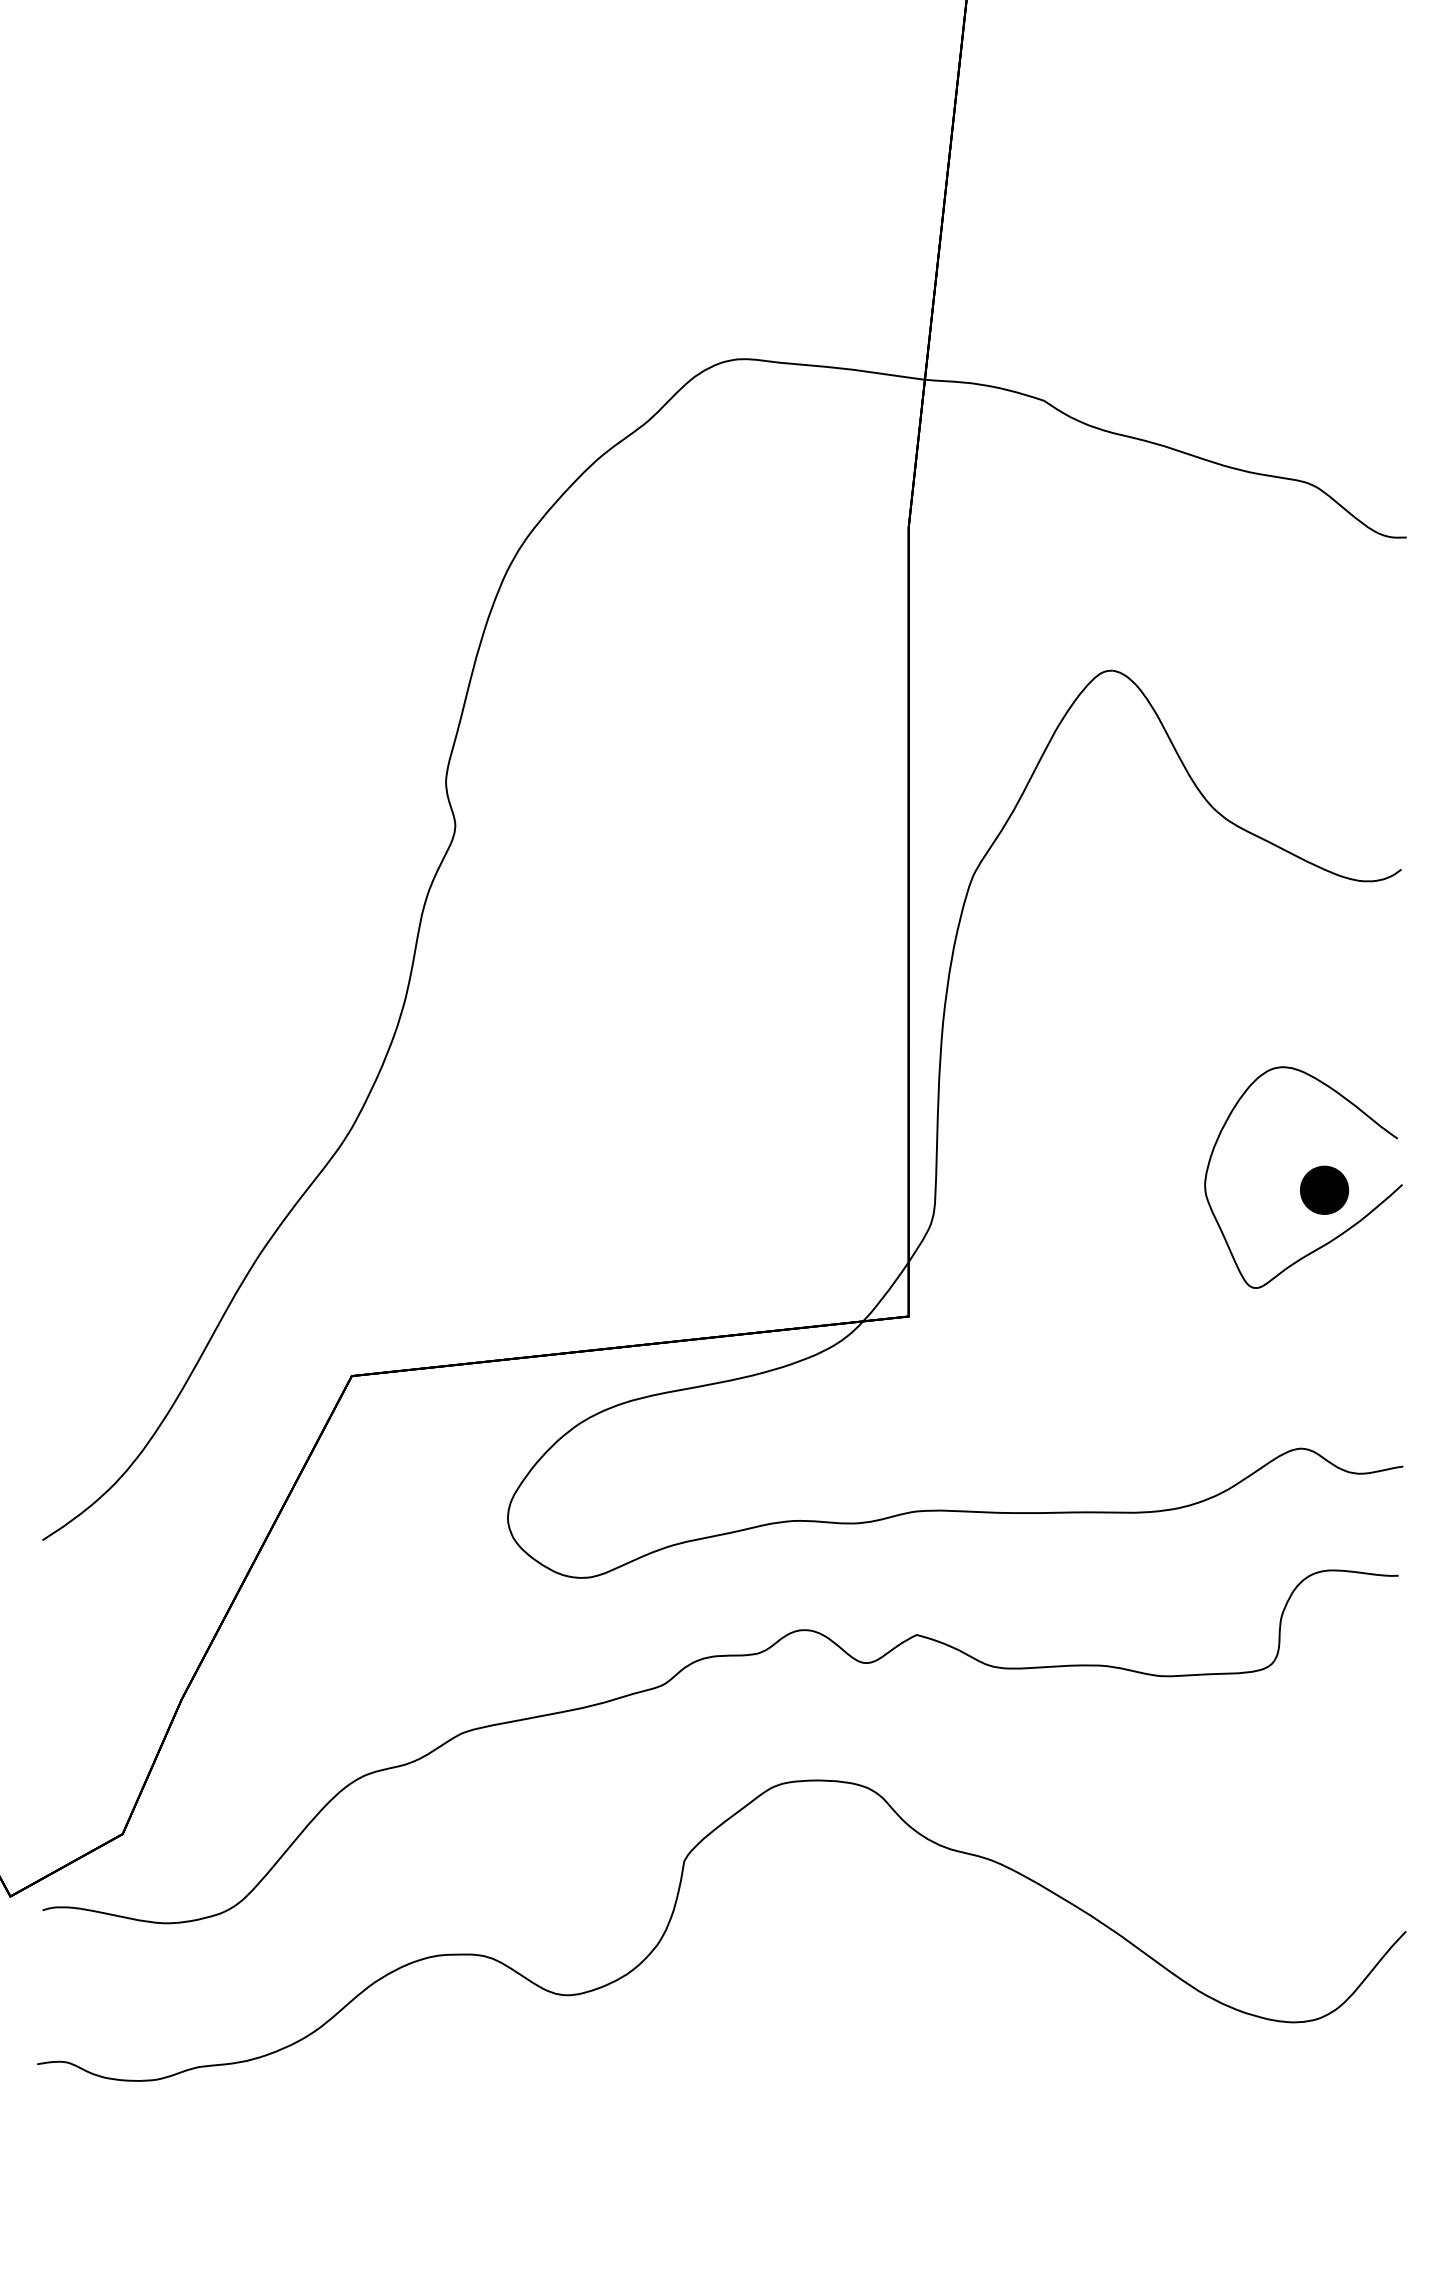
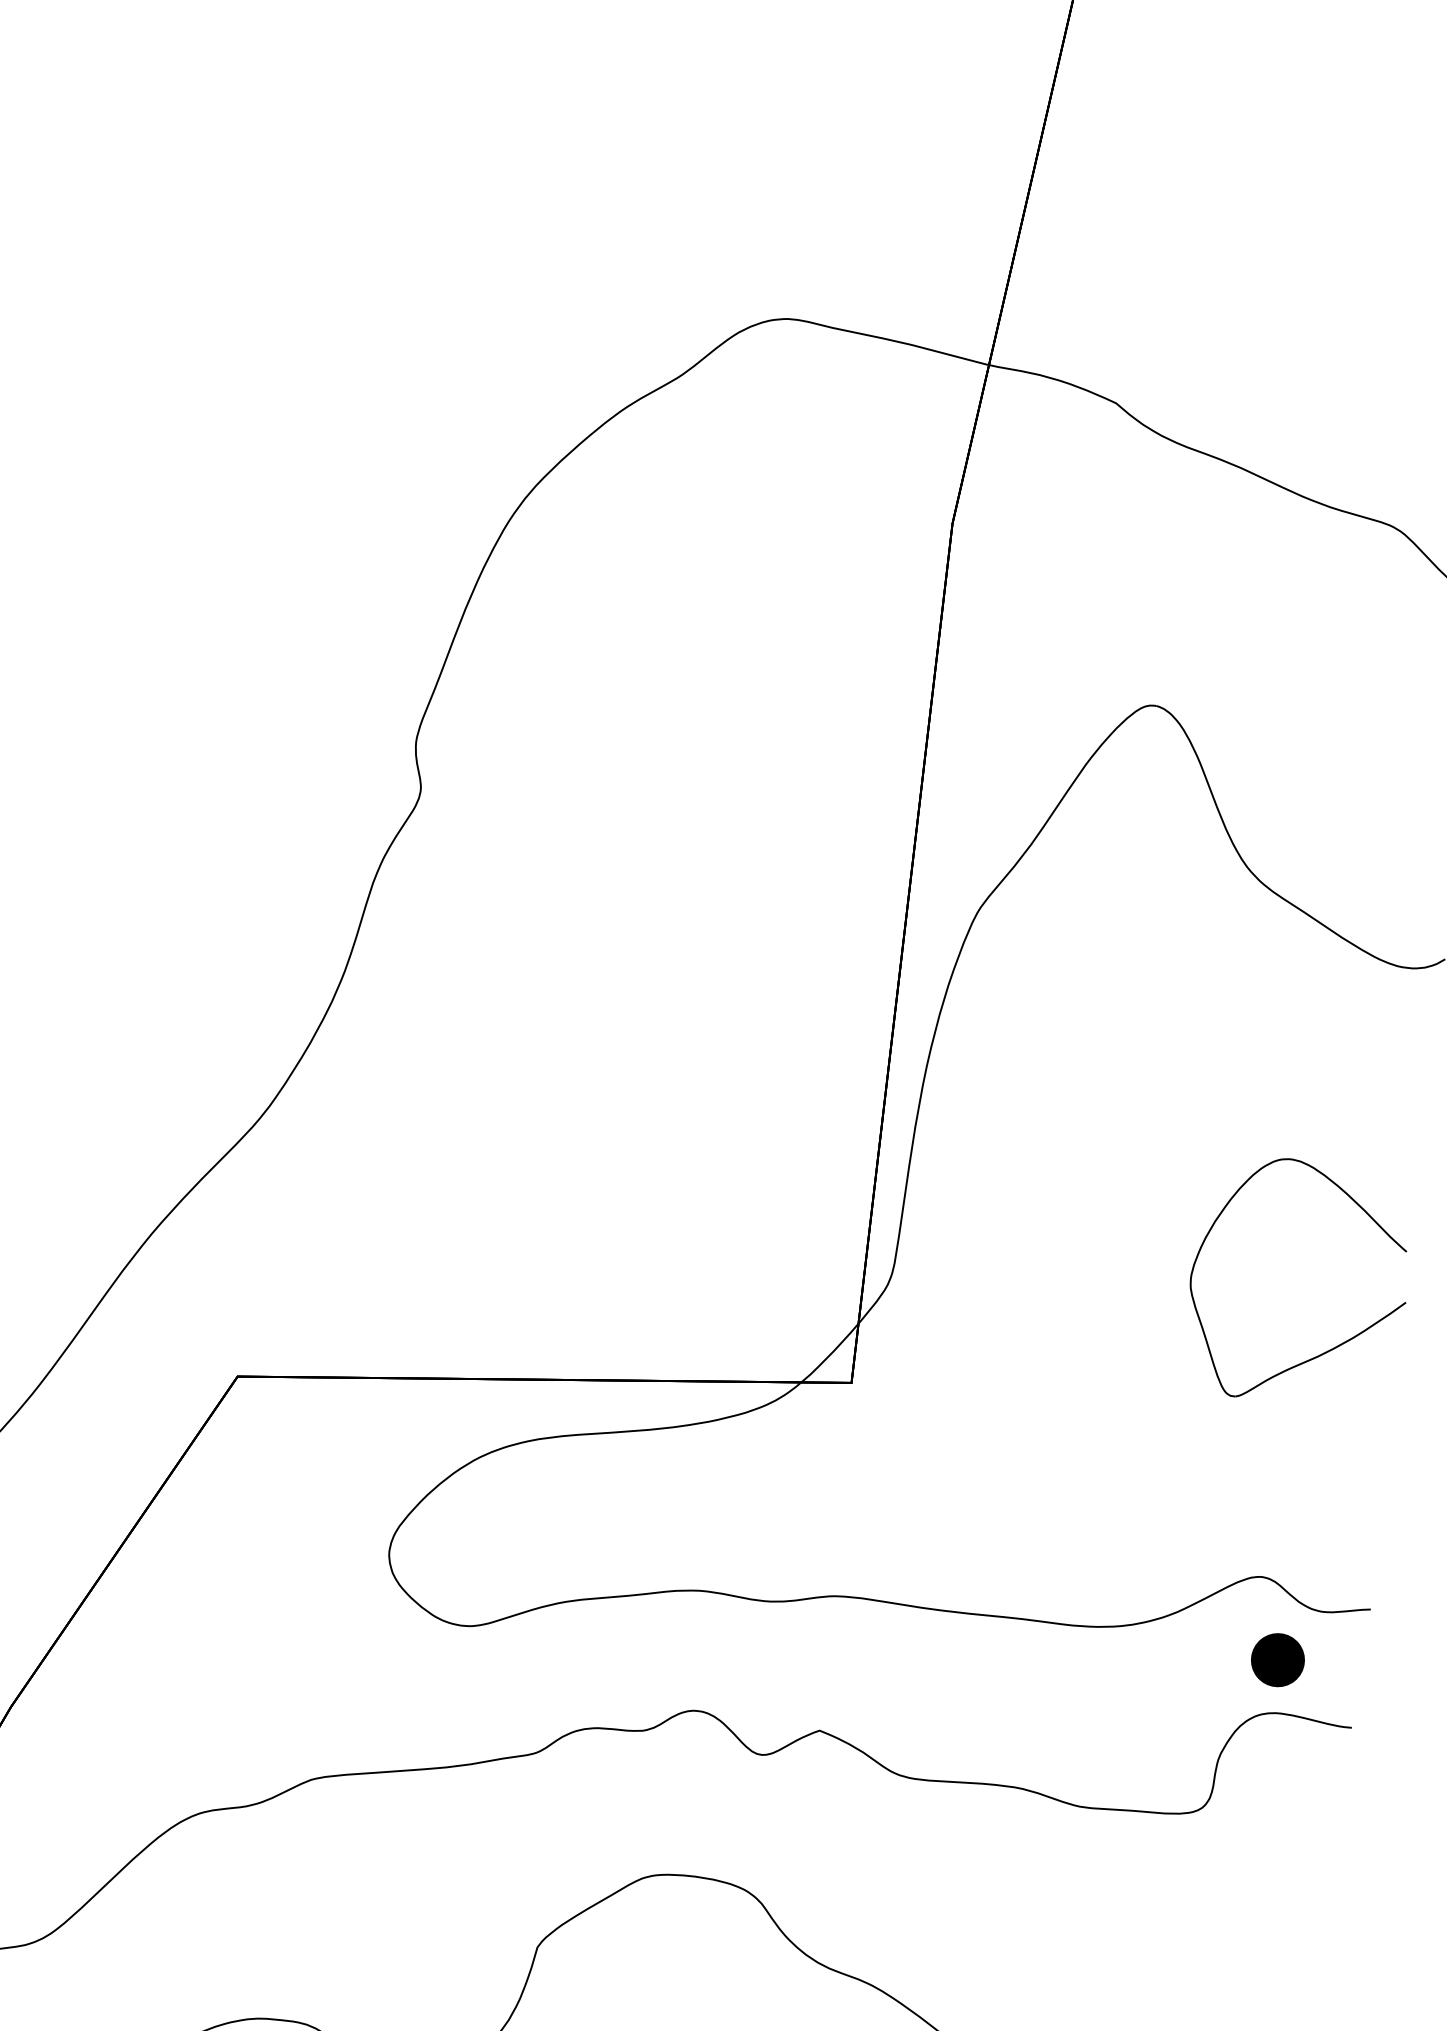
part: (1324, 1189) -> (1278, 1659), moved

